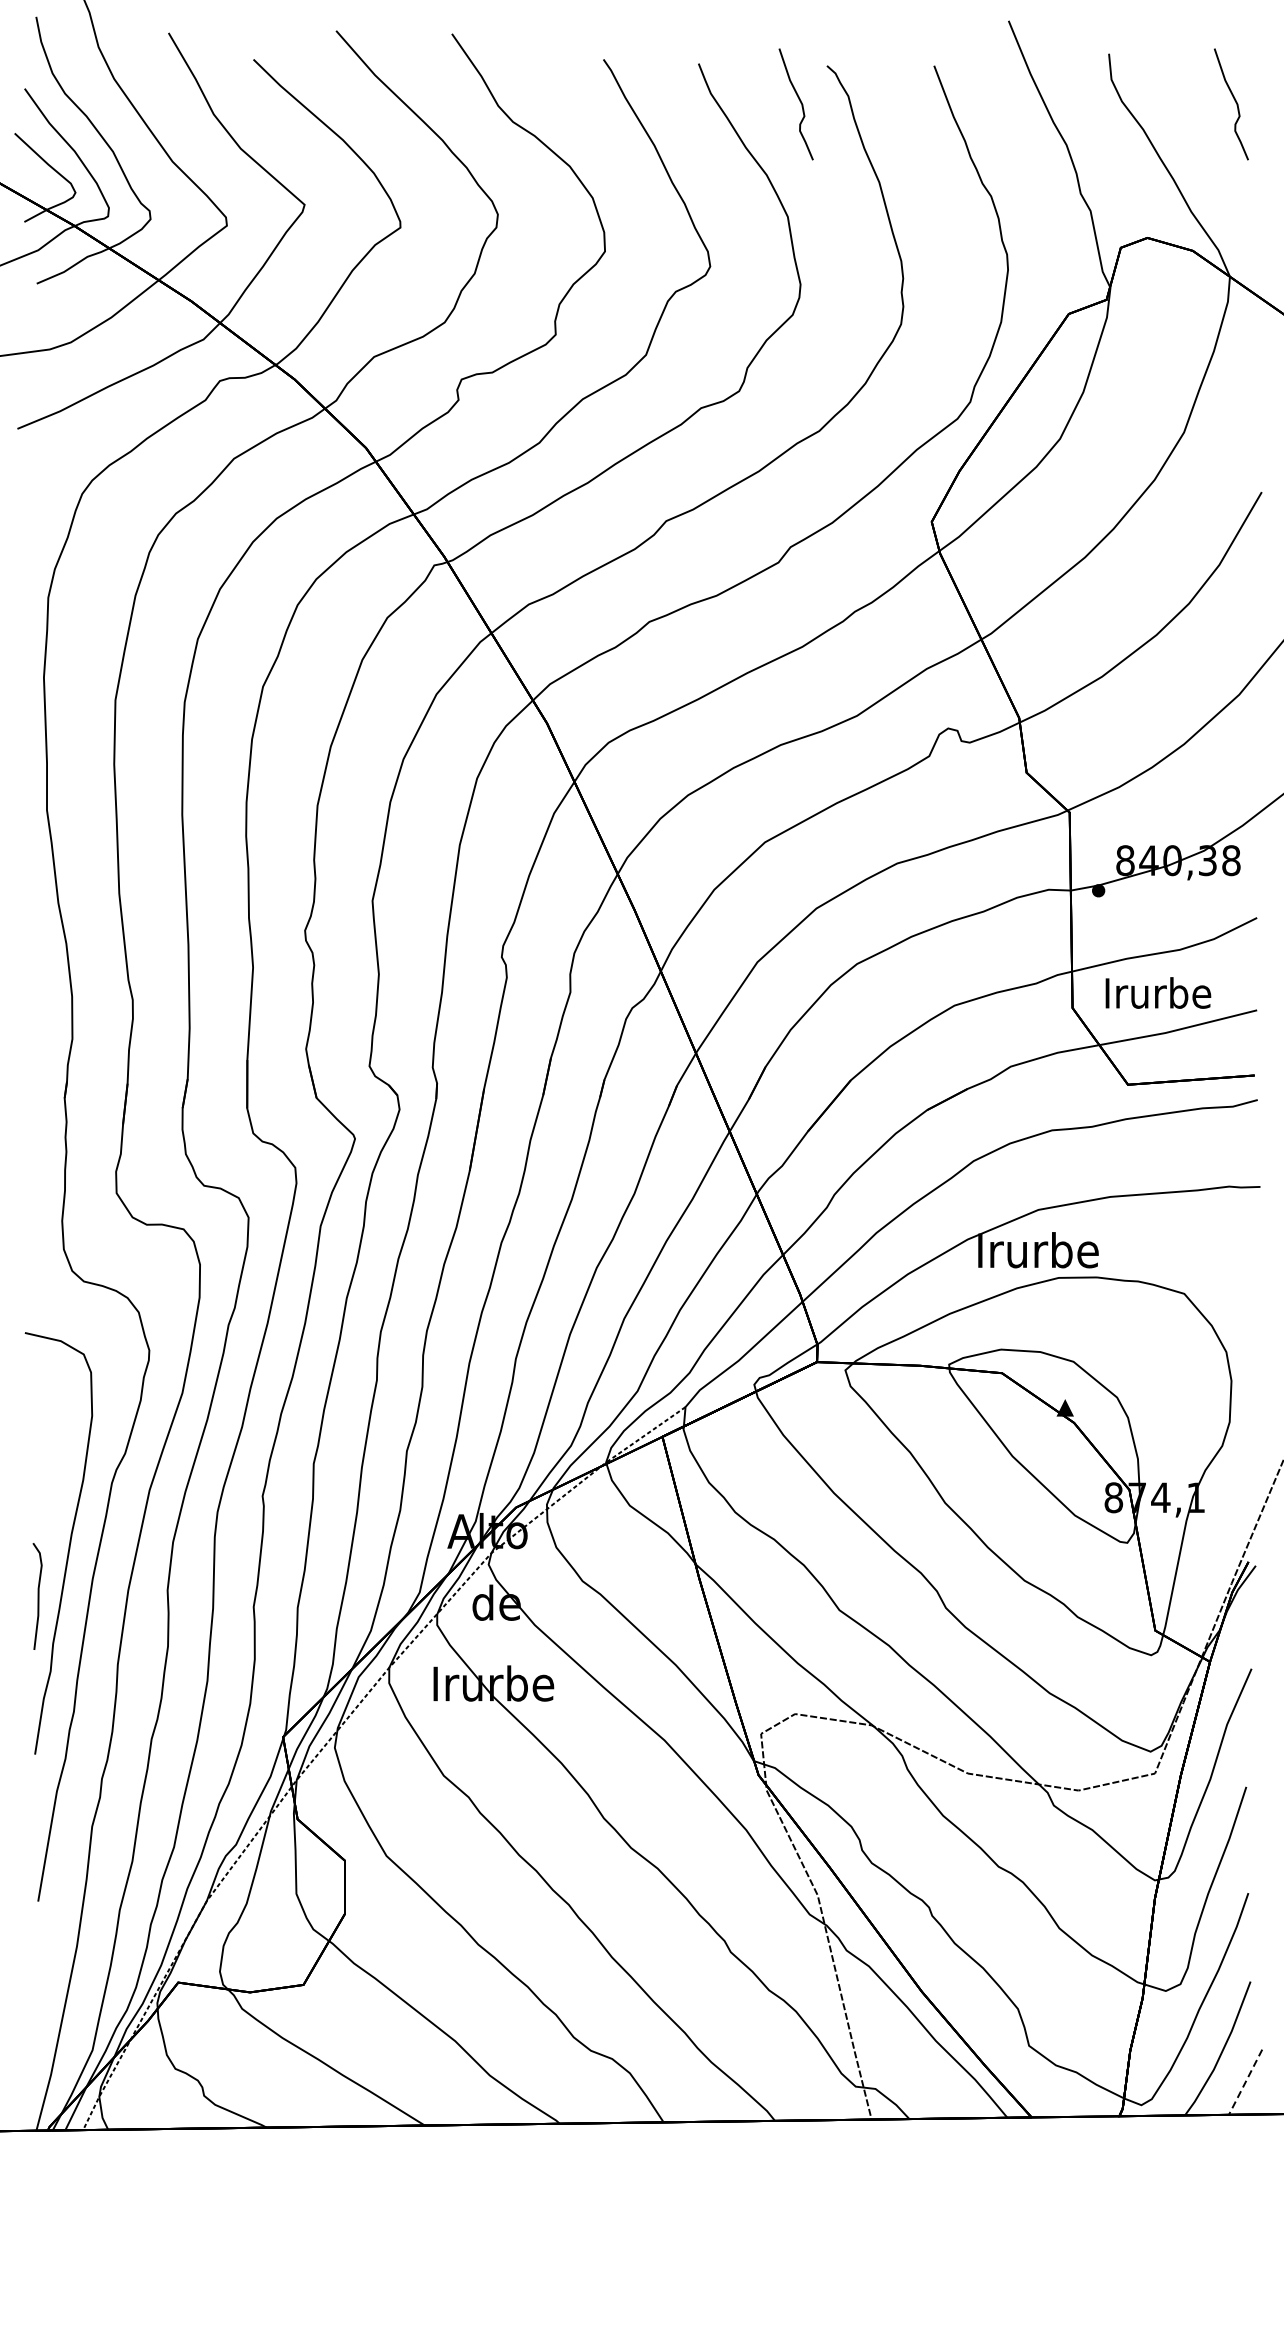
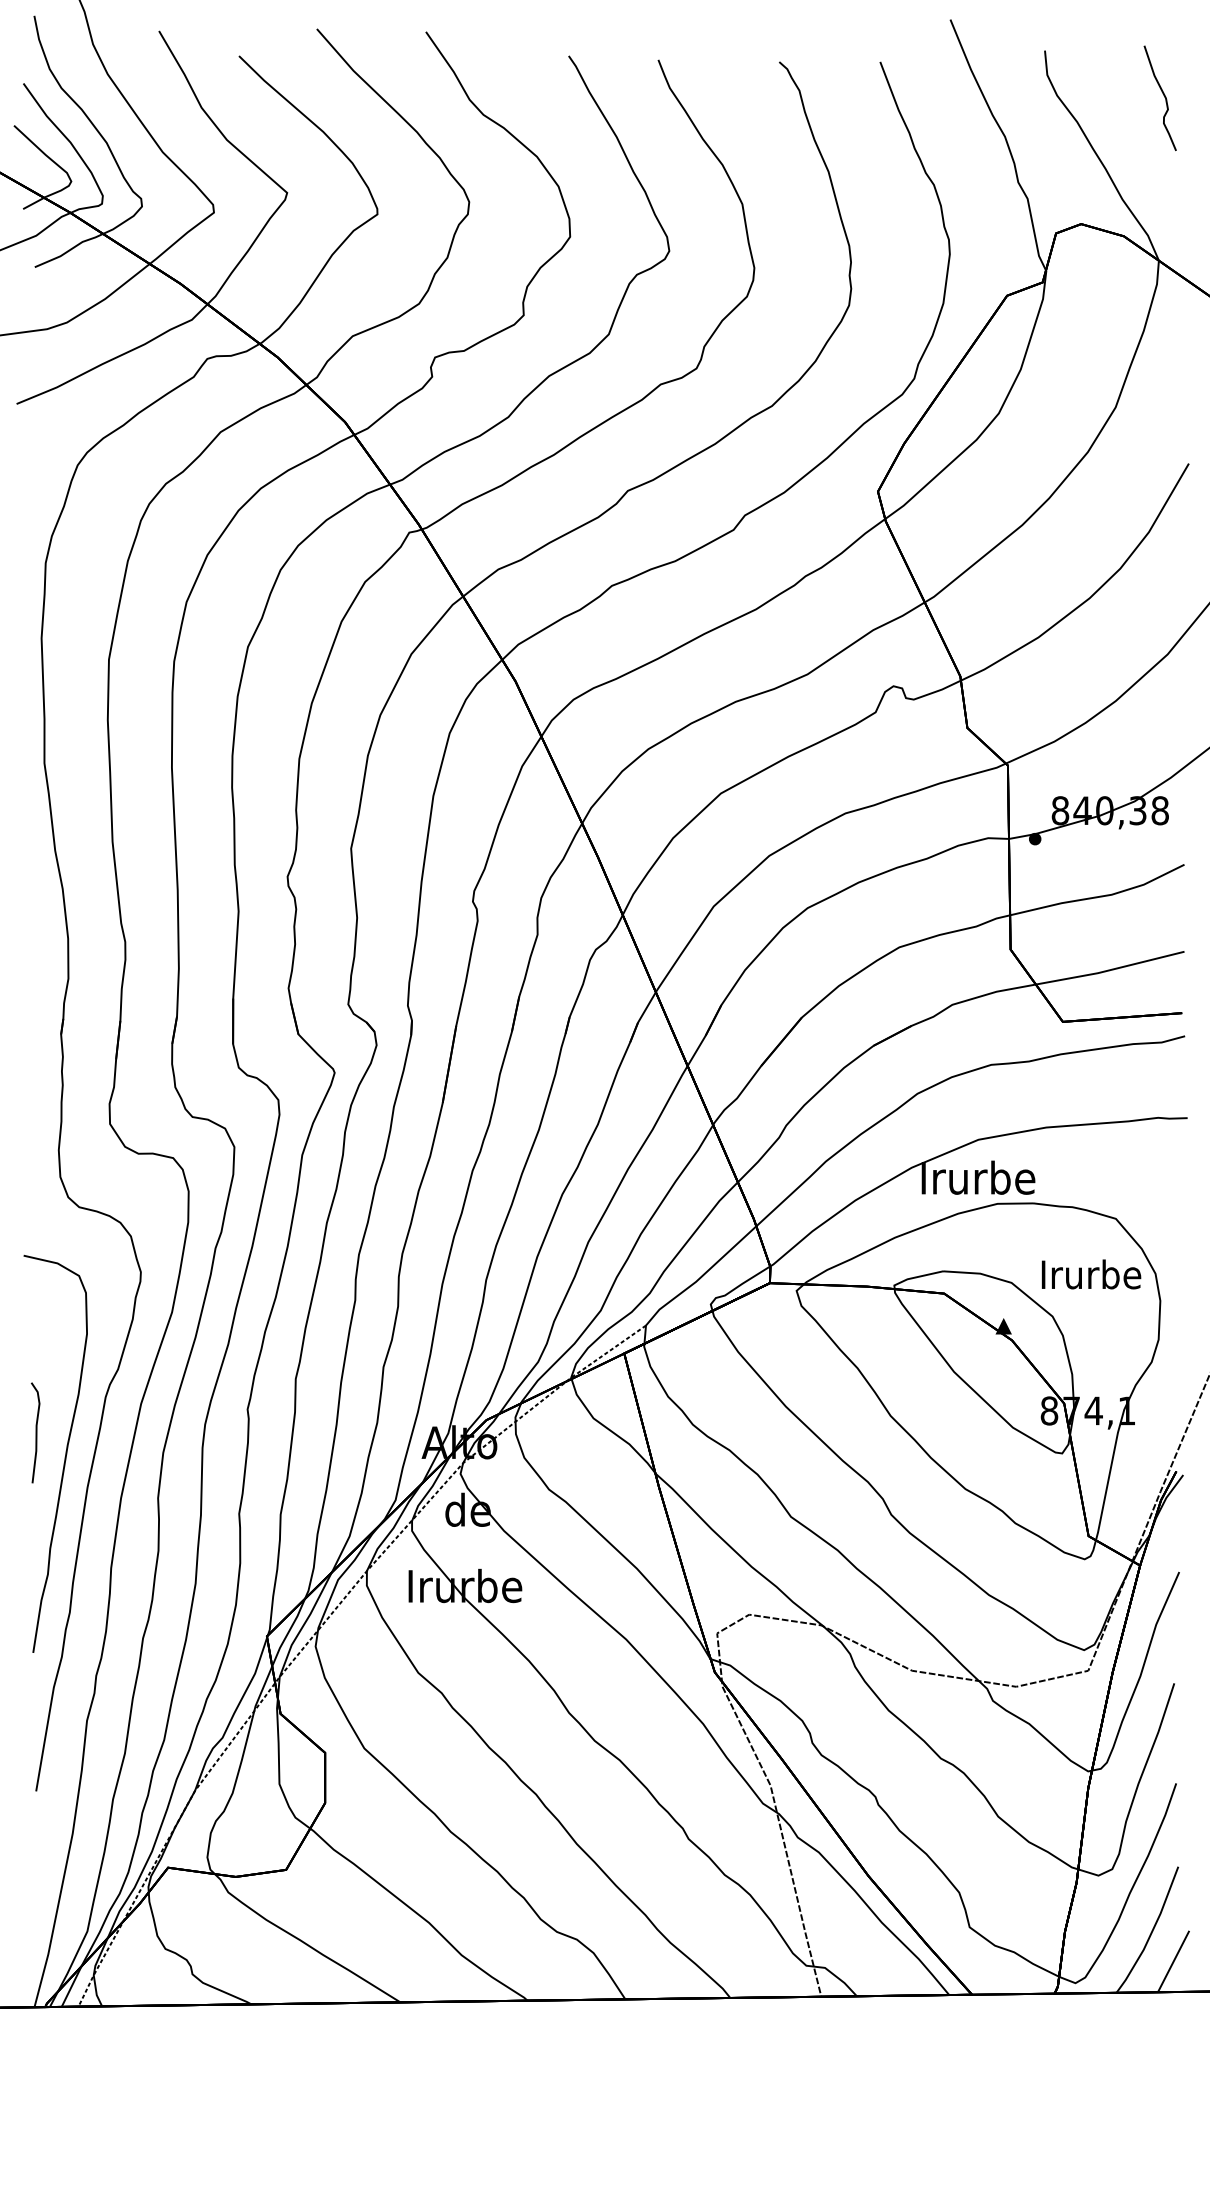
curve: (799, 101) -> (753, 95), removed
text: (1158, 993) -> (1091, 1274), moved
curve: (37, 1595) -> (35, 1432), moved
line: (1245, 2083) -> (1173, 1962), dashed -> solid

